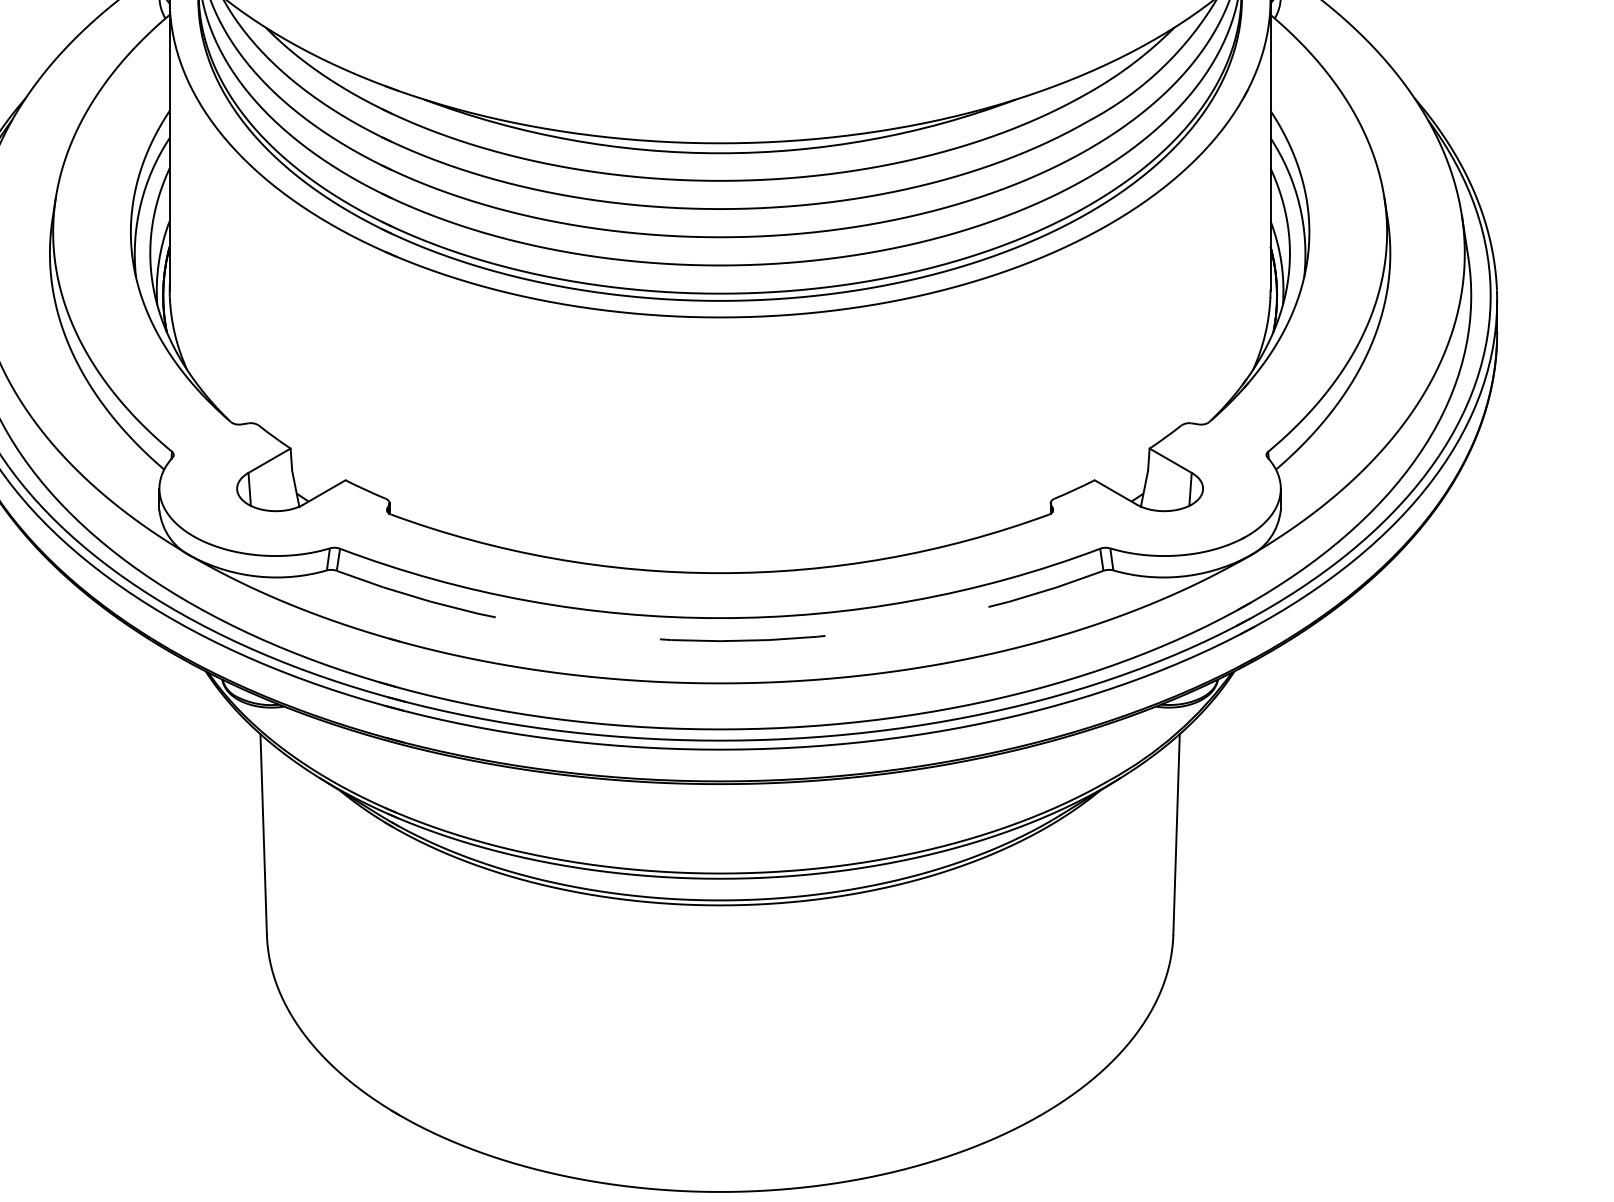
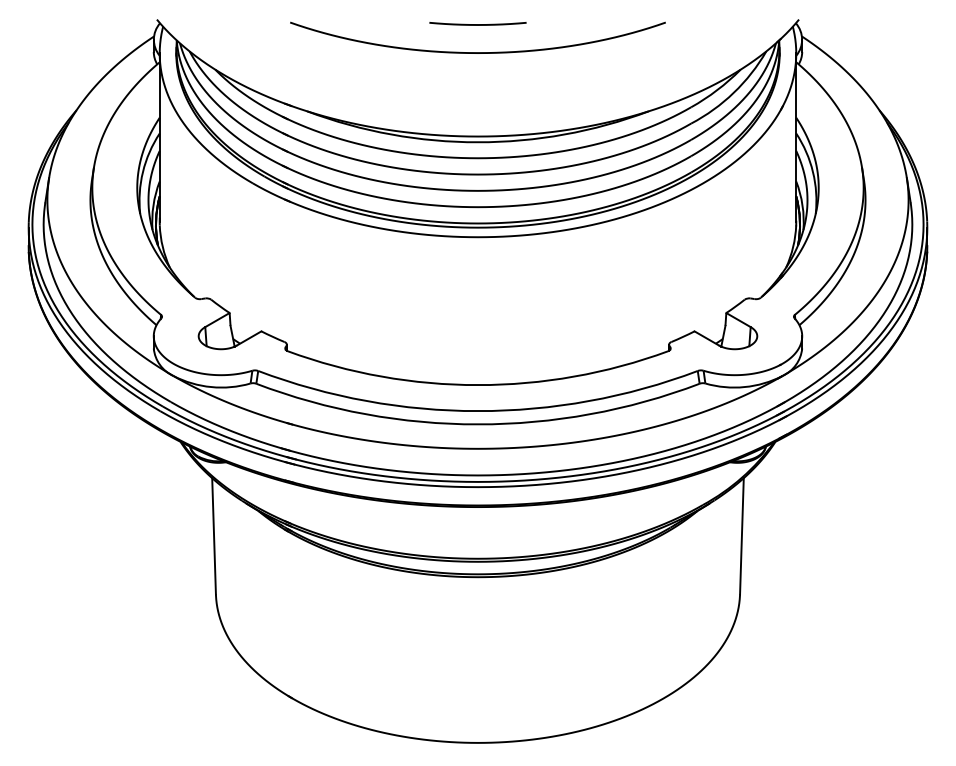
arc: (720, 641) -> (478, 424), dashed -> solid

